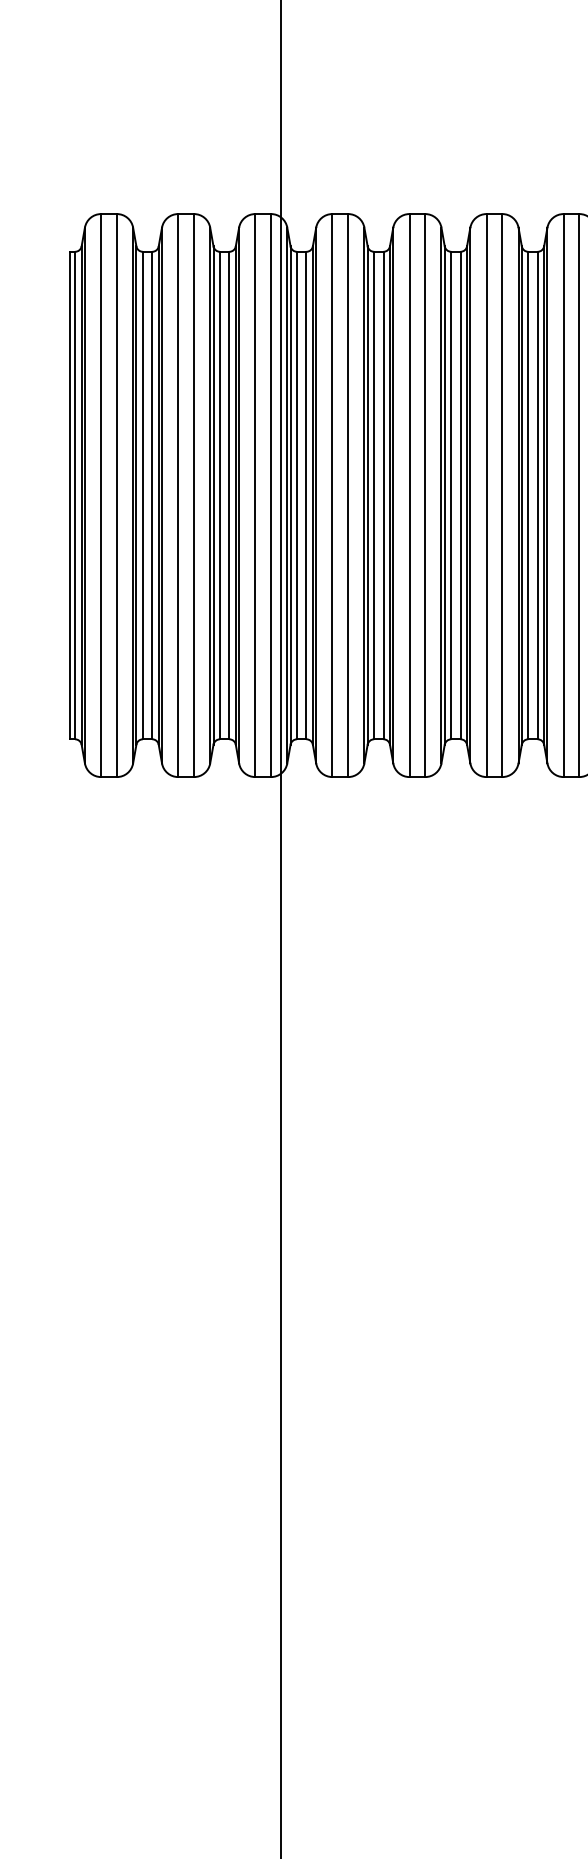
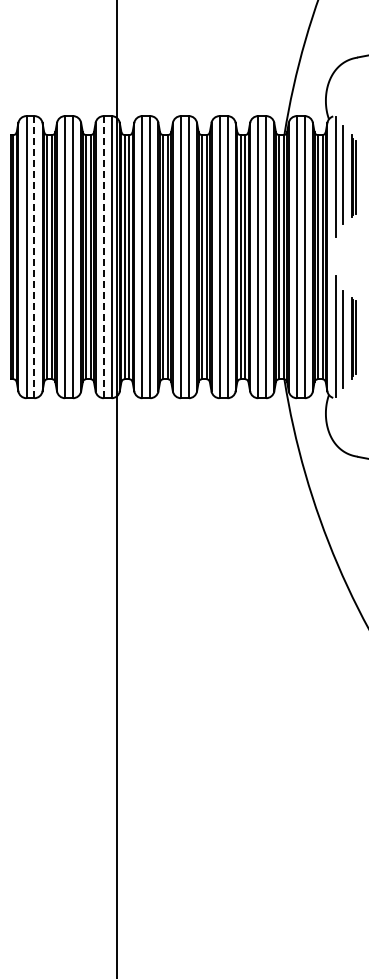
line: (117, 494) -> (34, 256), solid -> dashed
line: (254, 494) -> (103, 256), solid -> dashed

